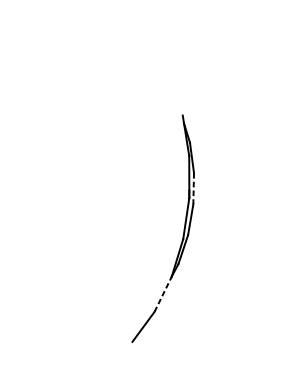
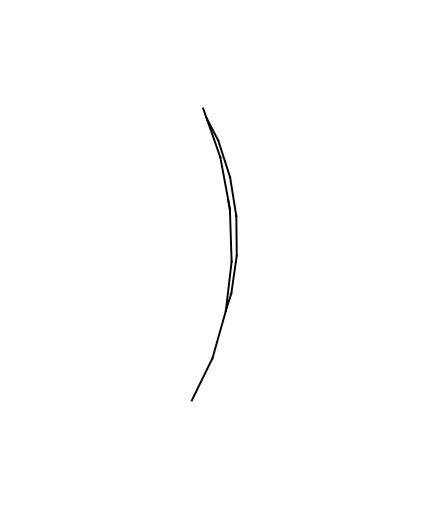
line: (193, 188) -> (233, 196), dashed -> solid
line: (163, 294) -> (219, 334), dashed -> solid

